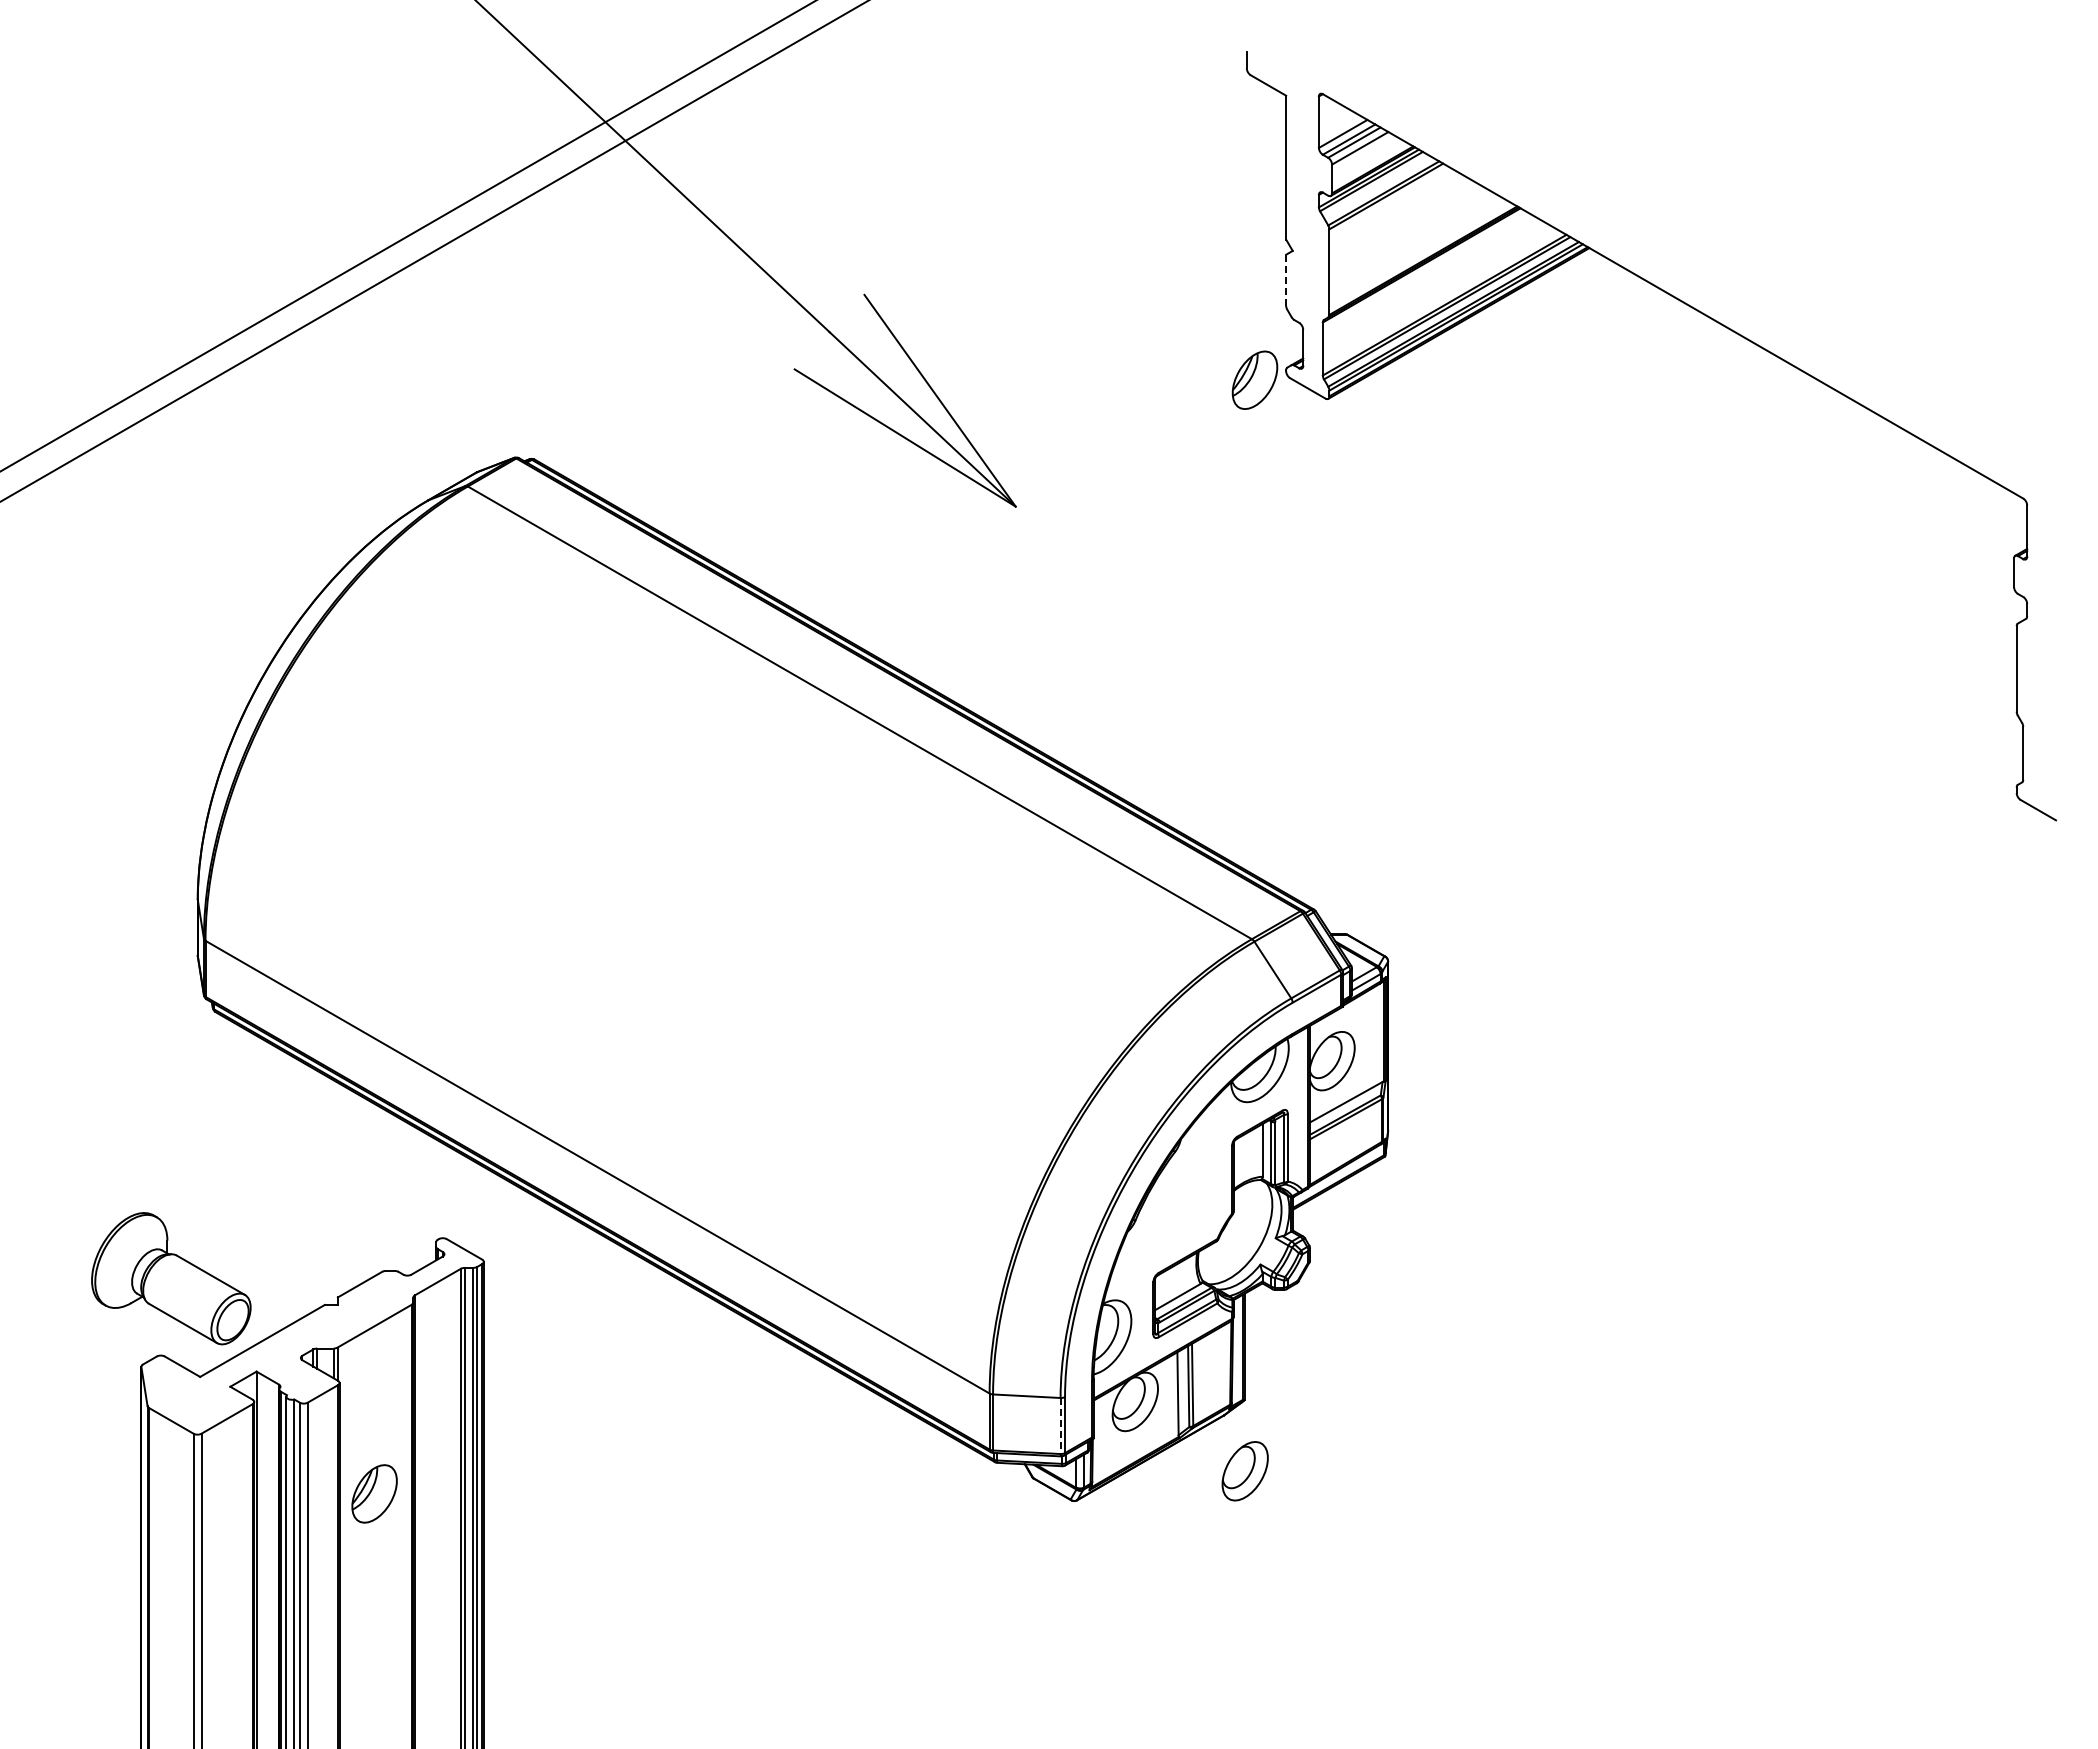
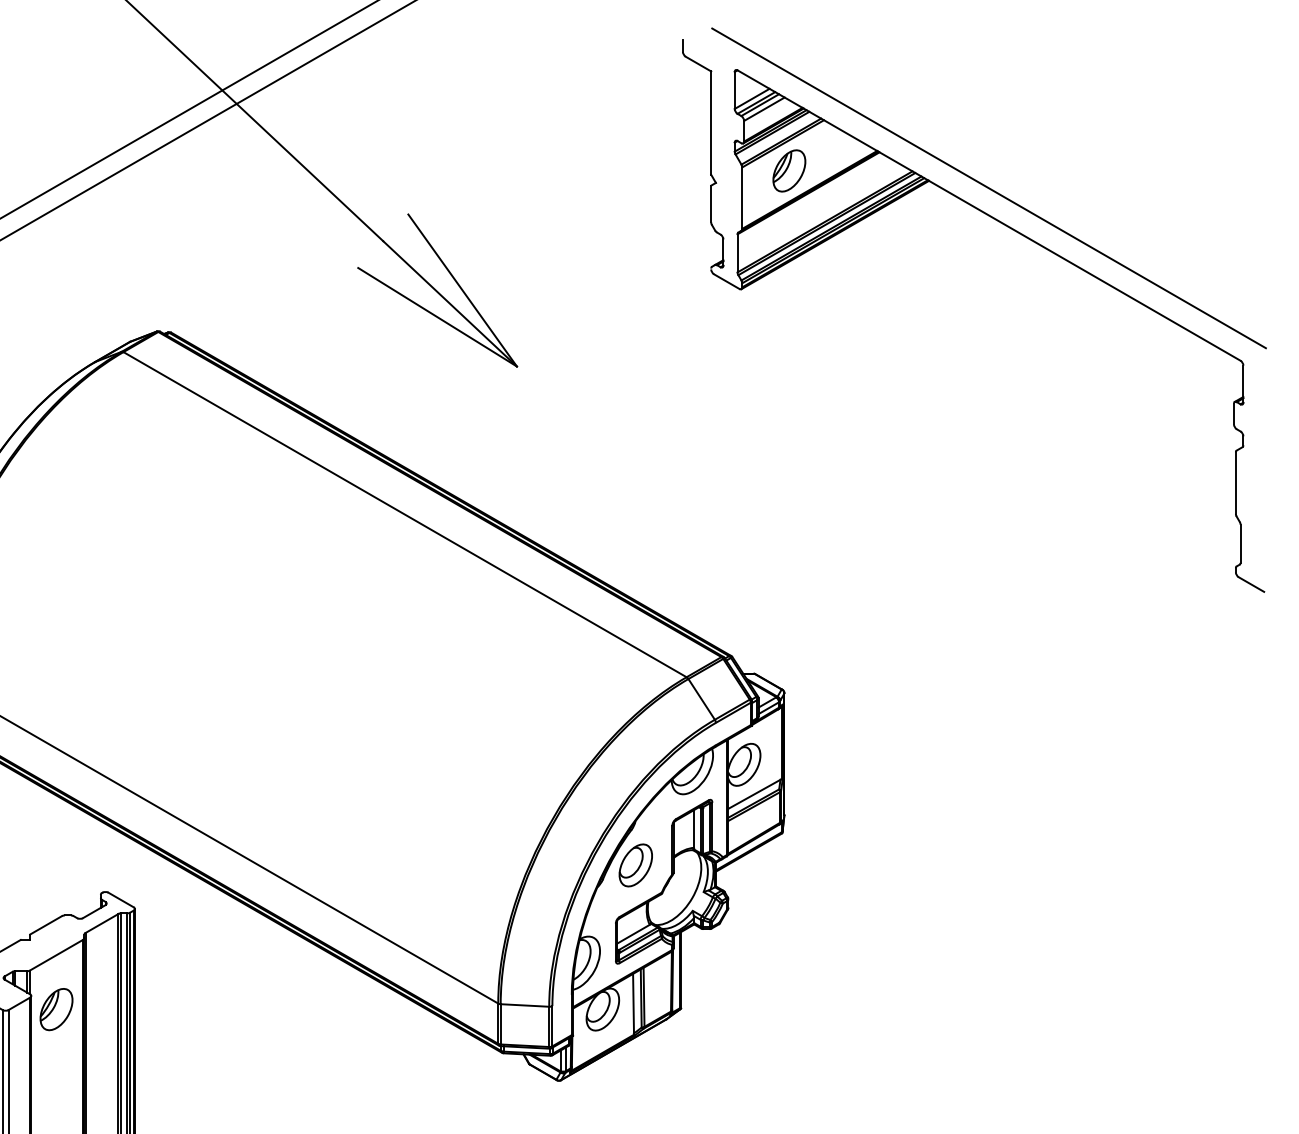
line: (1672, 258) -> (988, 188), added
line: (1286, 280) -> (711, 204), dashed -> solid
part: (1254, 379) -> (789, 170), moved
line: (1060, 1426) -> (549, 1027), dashed -> solid
part: (1244, 1471) -> (635, 865), moved
part: (374, 1493) -> (56, 1009), moved

